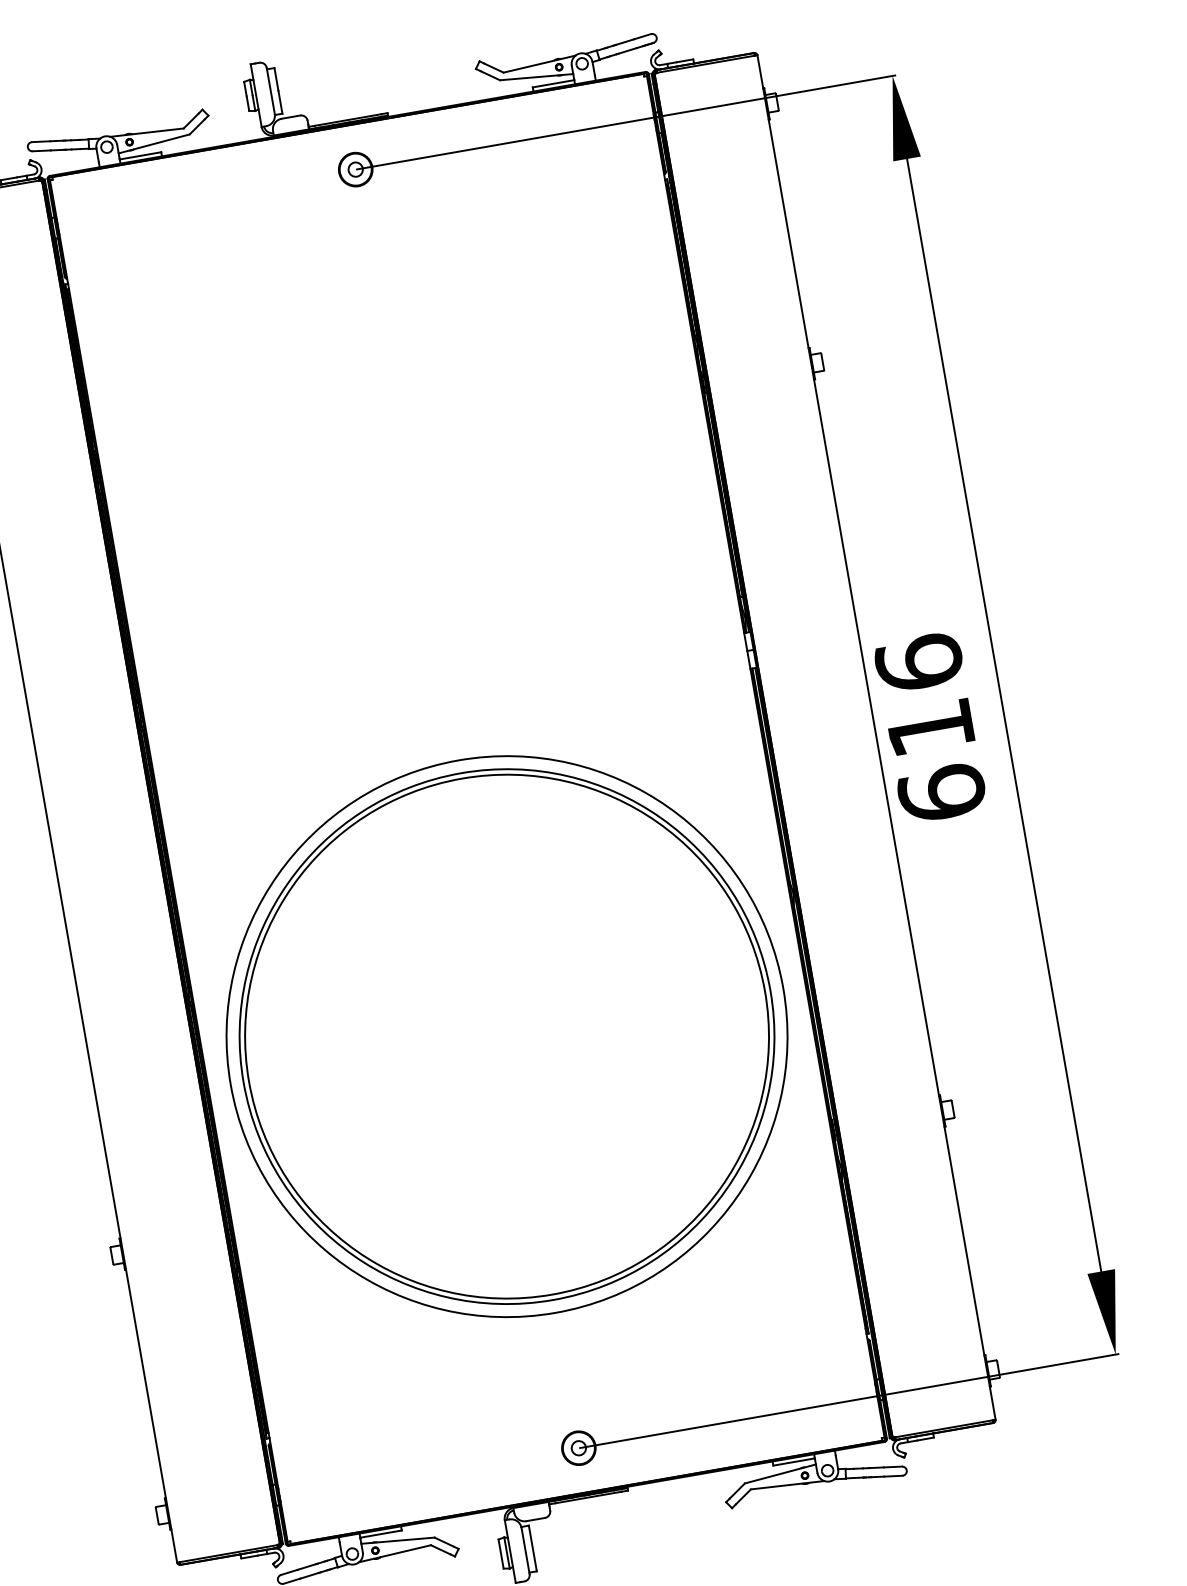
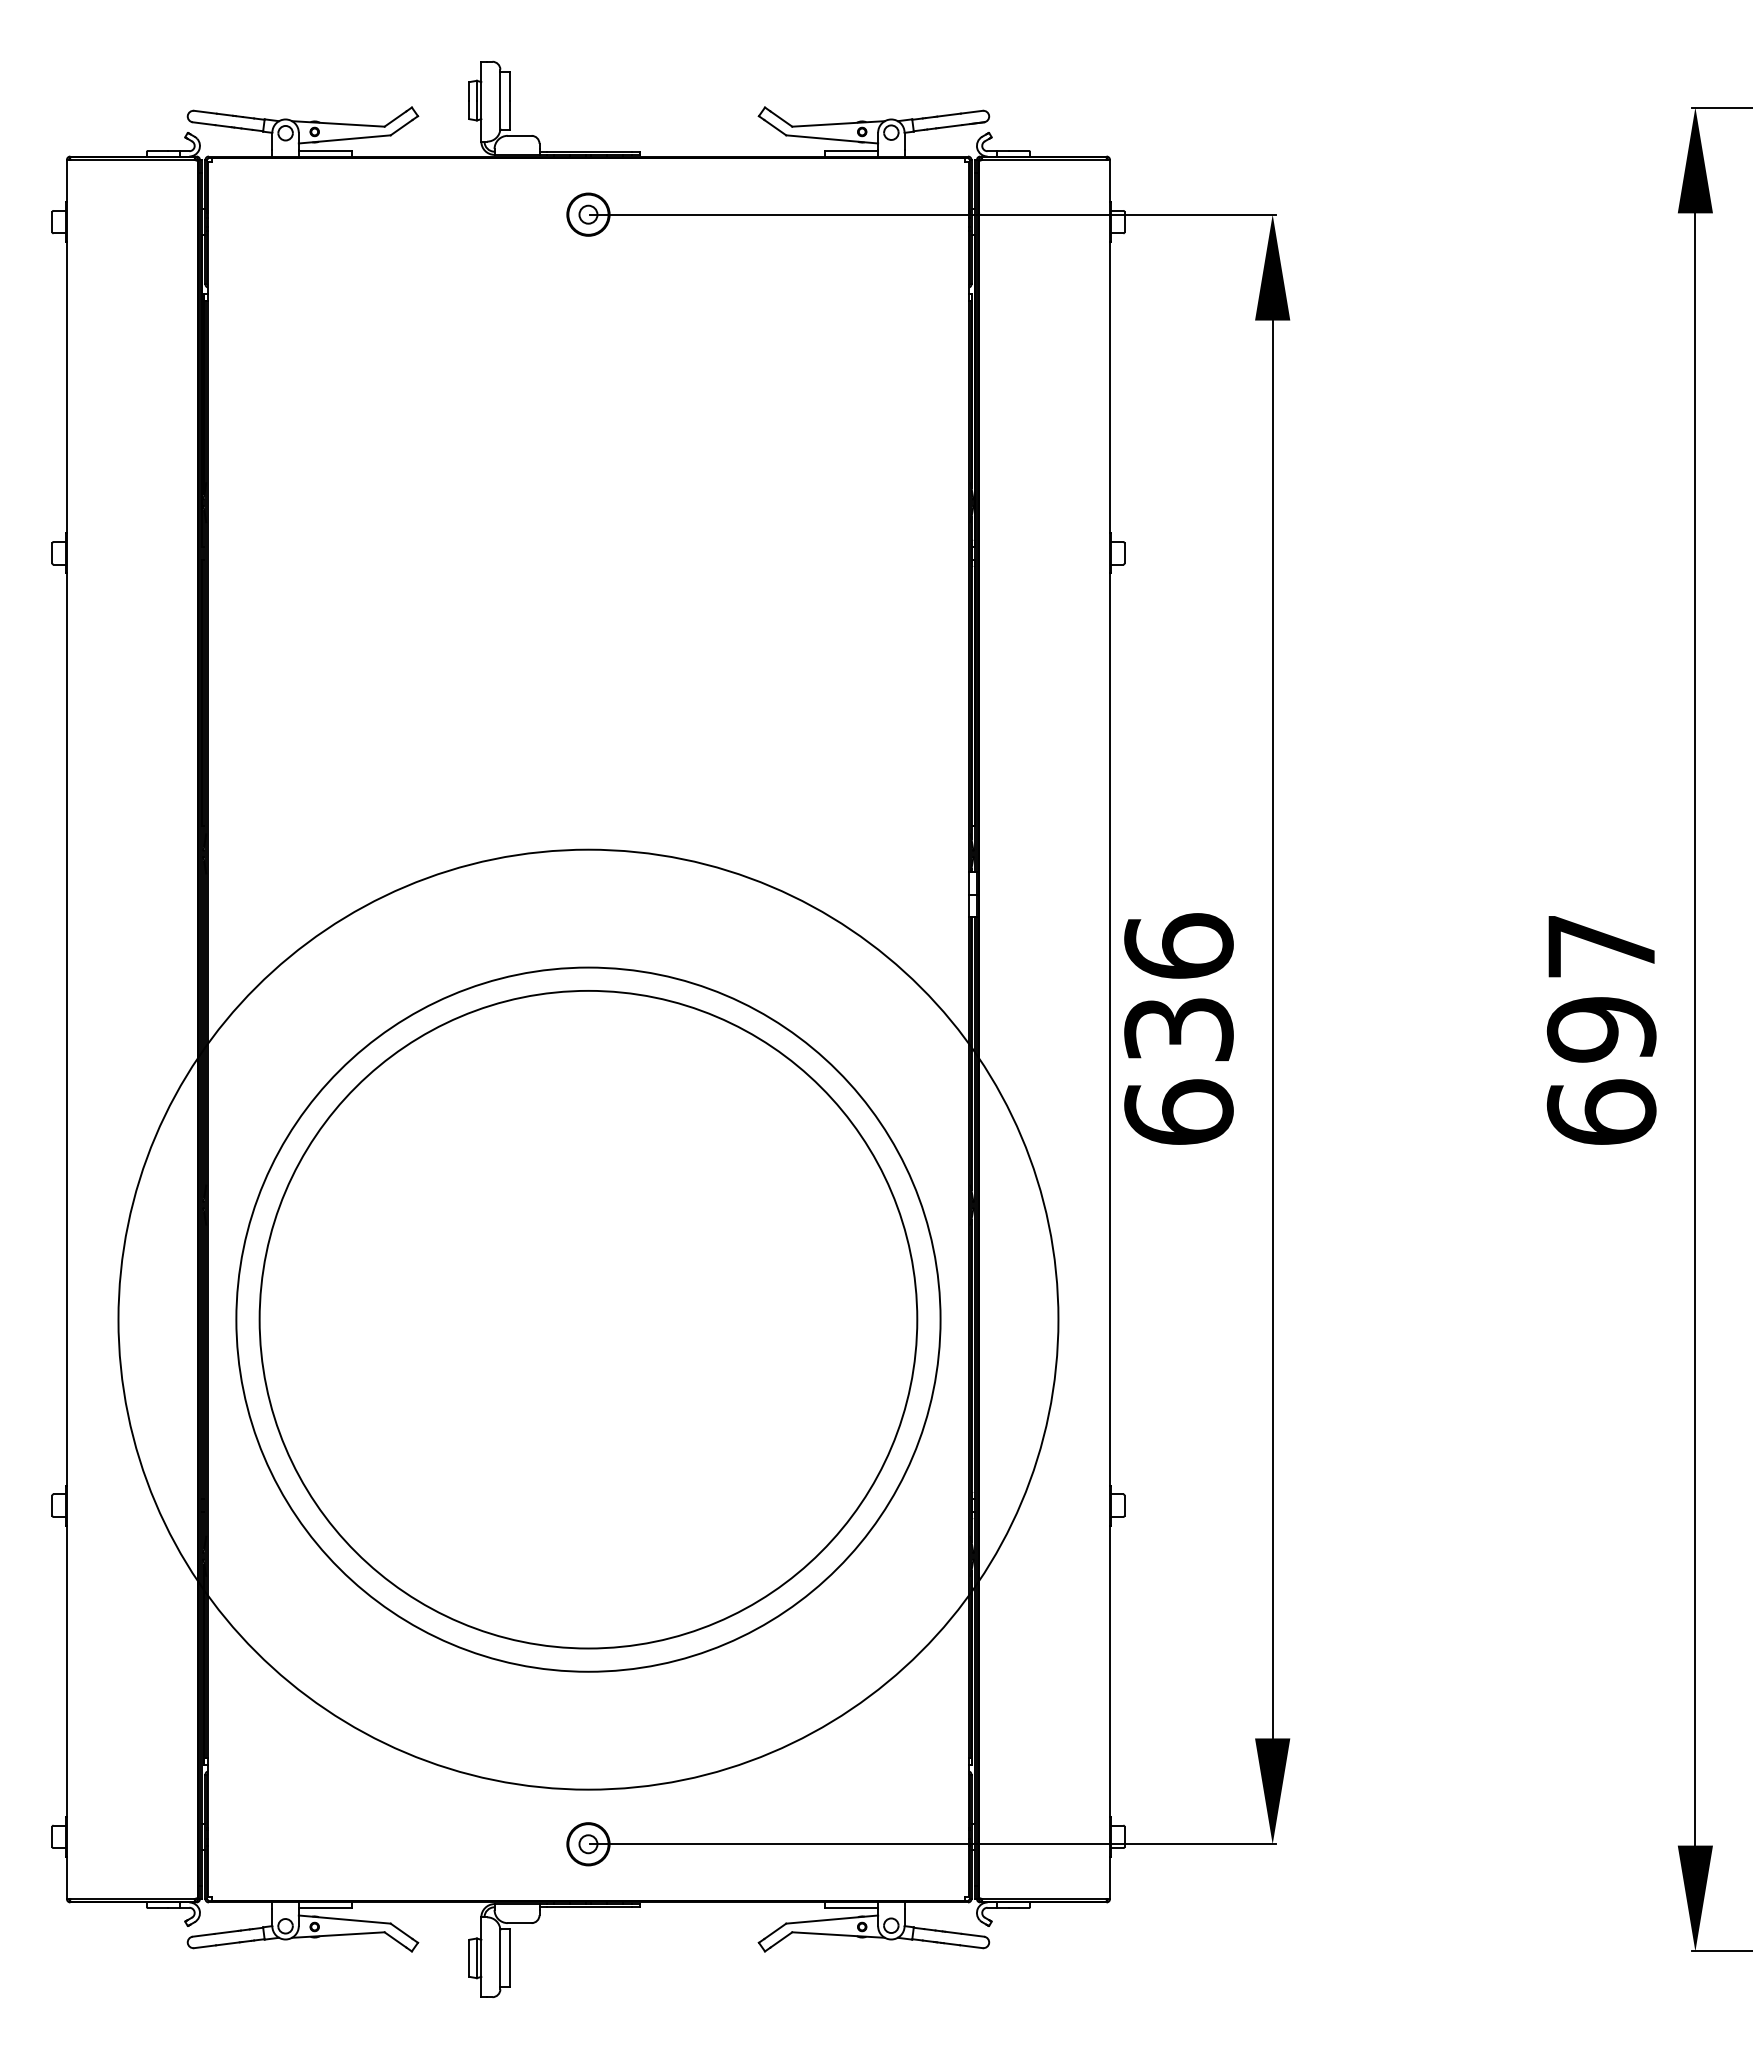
text: (930, 728) -> (1178, 1029), 616 -> 636
circle: (507, 1036) -> (588, 1319), size x1.4

